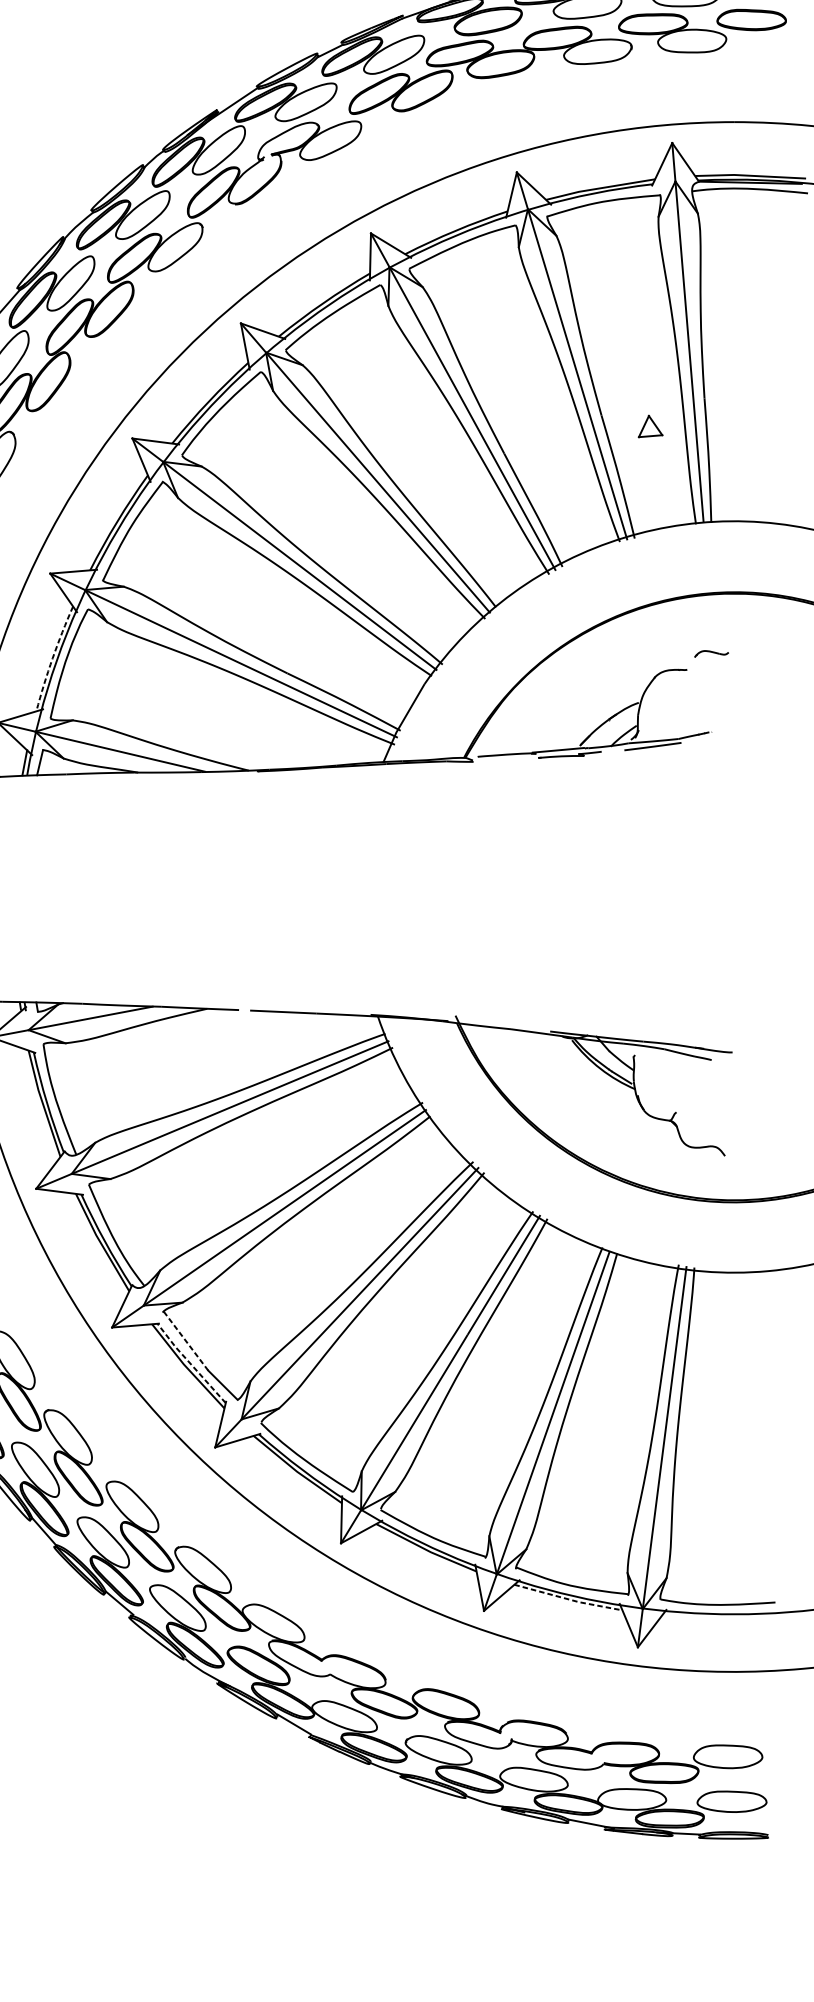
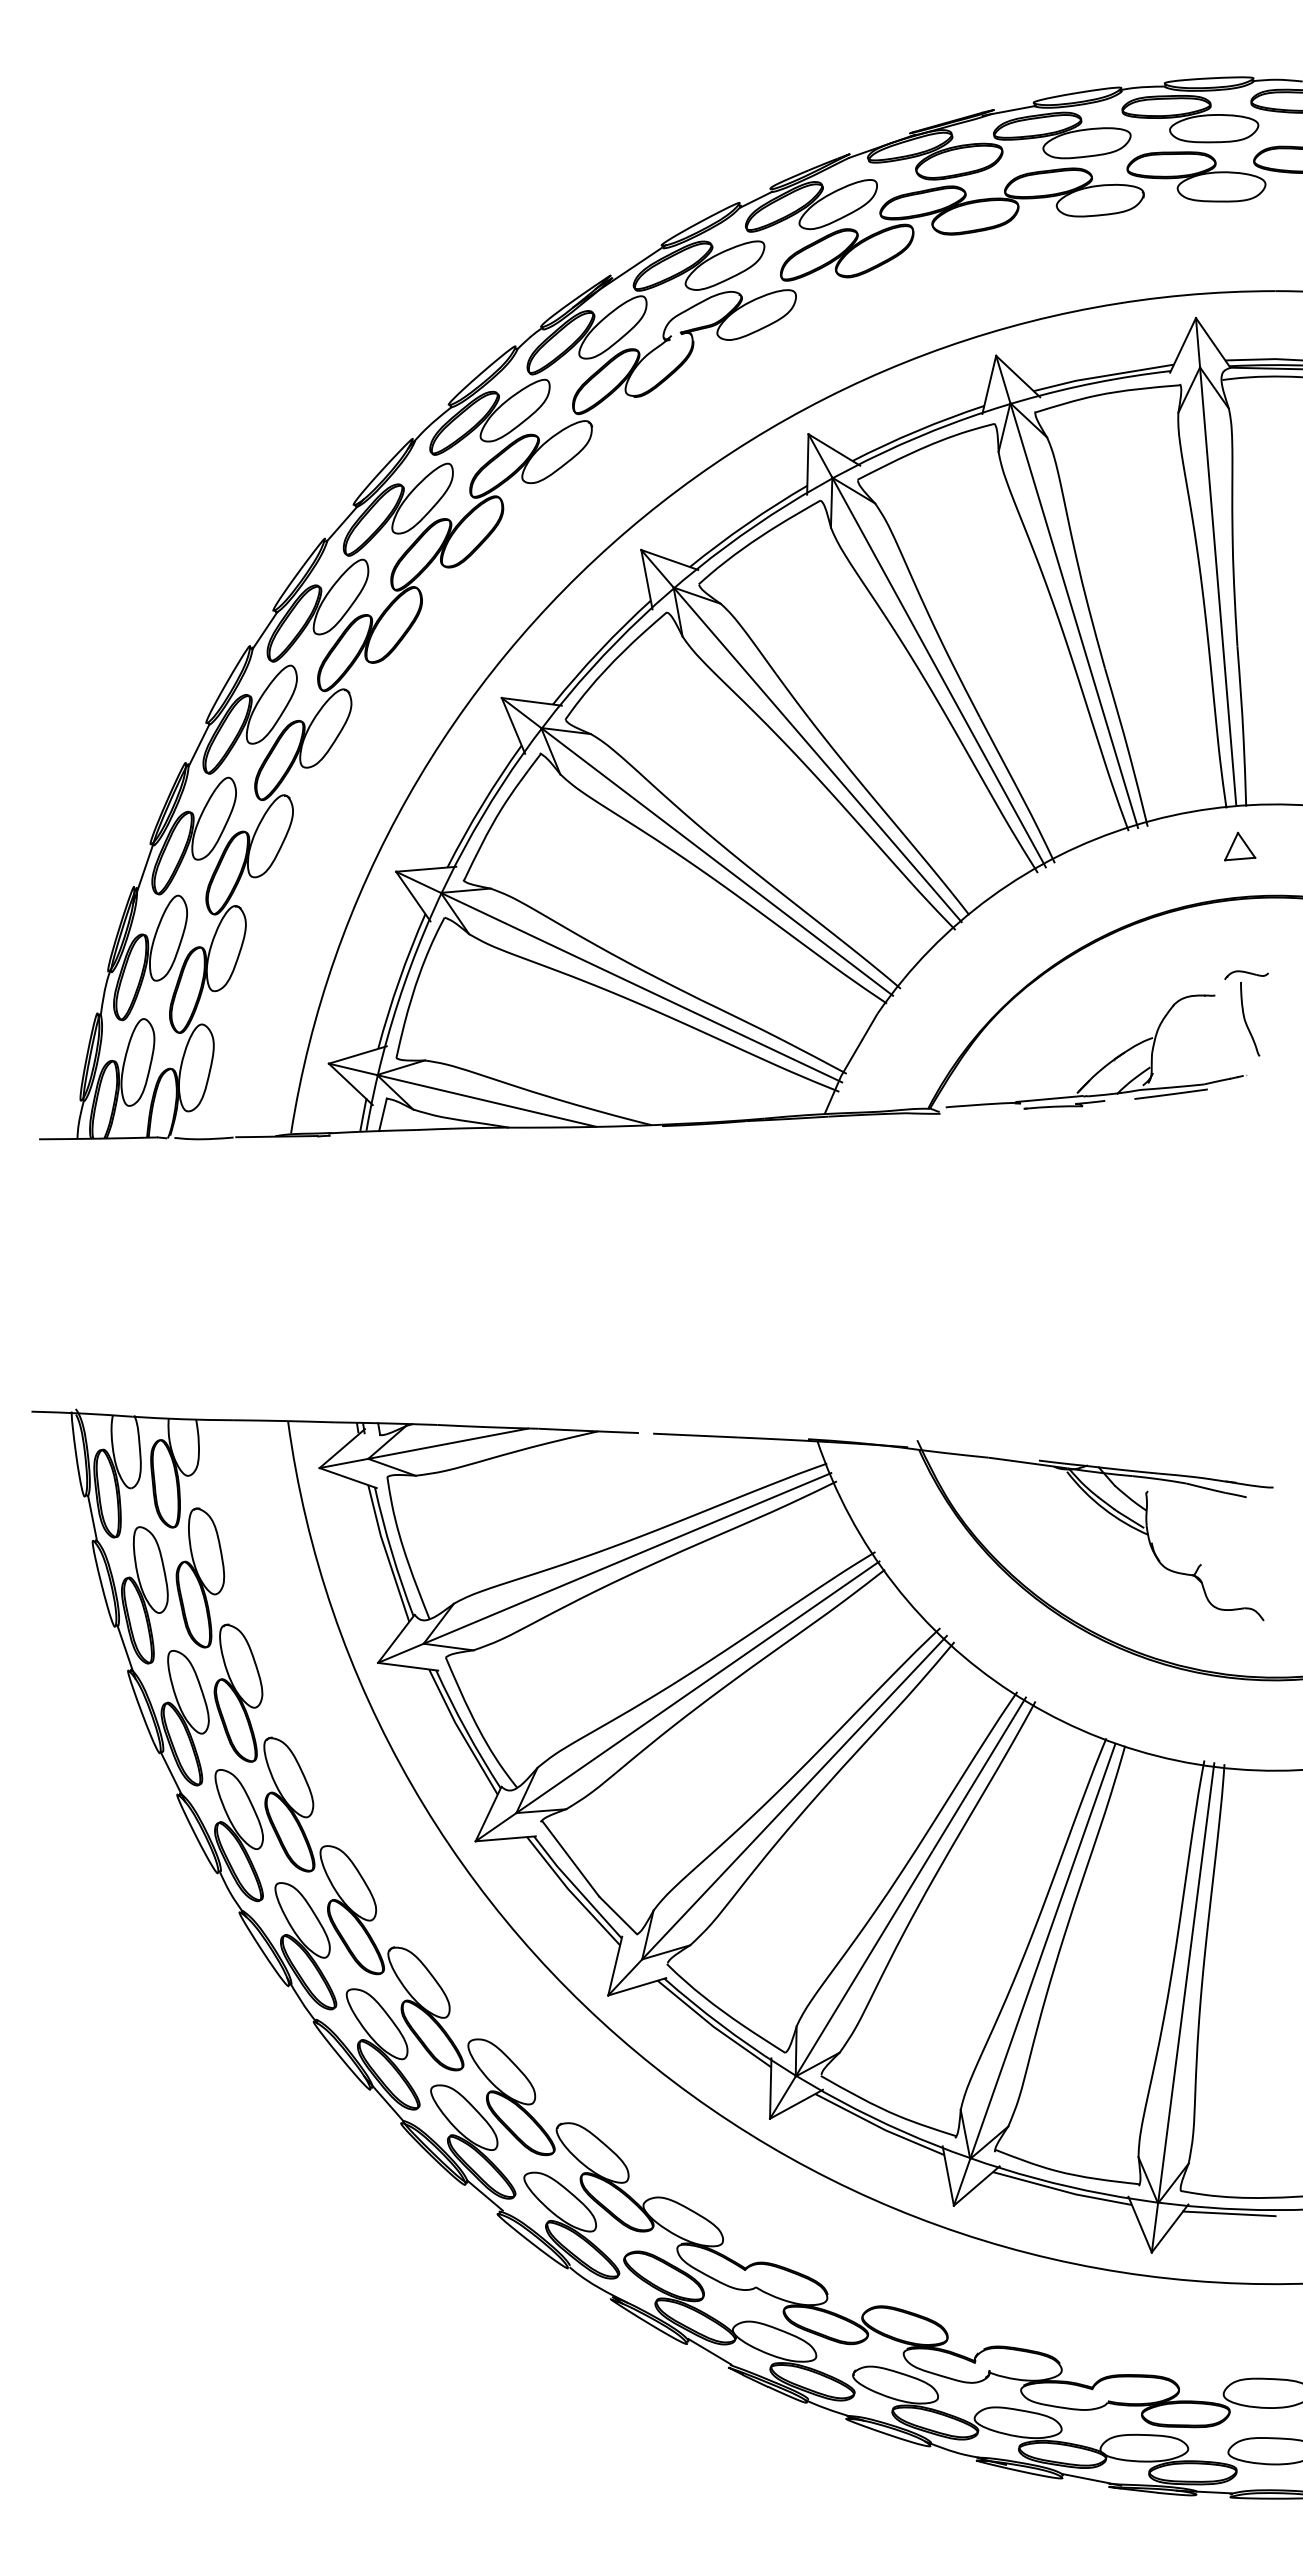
part: (650, 426) -> (1240, 846), moved
arc: (52, 658) -> (399, 980), dashed -> solid
curve: (711, 690) -> (1246, 1021), added
line: (185, 1341) -> (570, 1859), dashed -> solid
line: (190, 1363) -> (576, 1887), dashed -> solid
line: (568, 1599) -> (1062, 2190), dashed -> solid
line: (698, 1616) -> (1229, 2213), added

